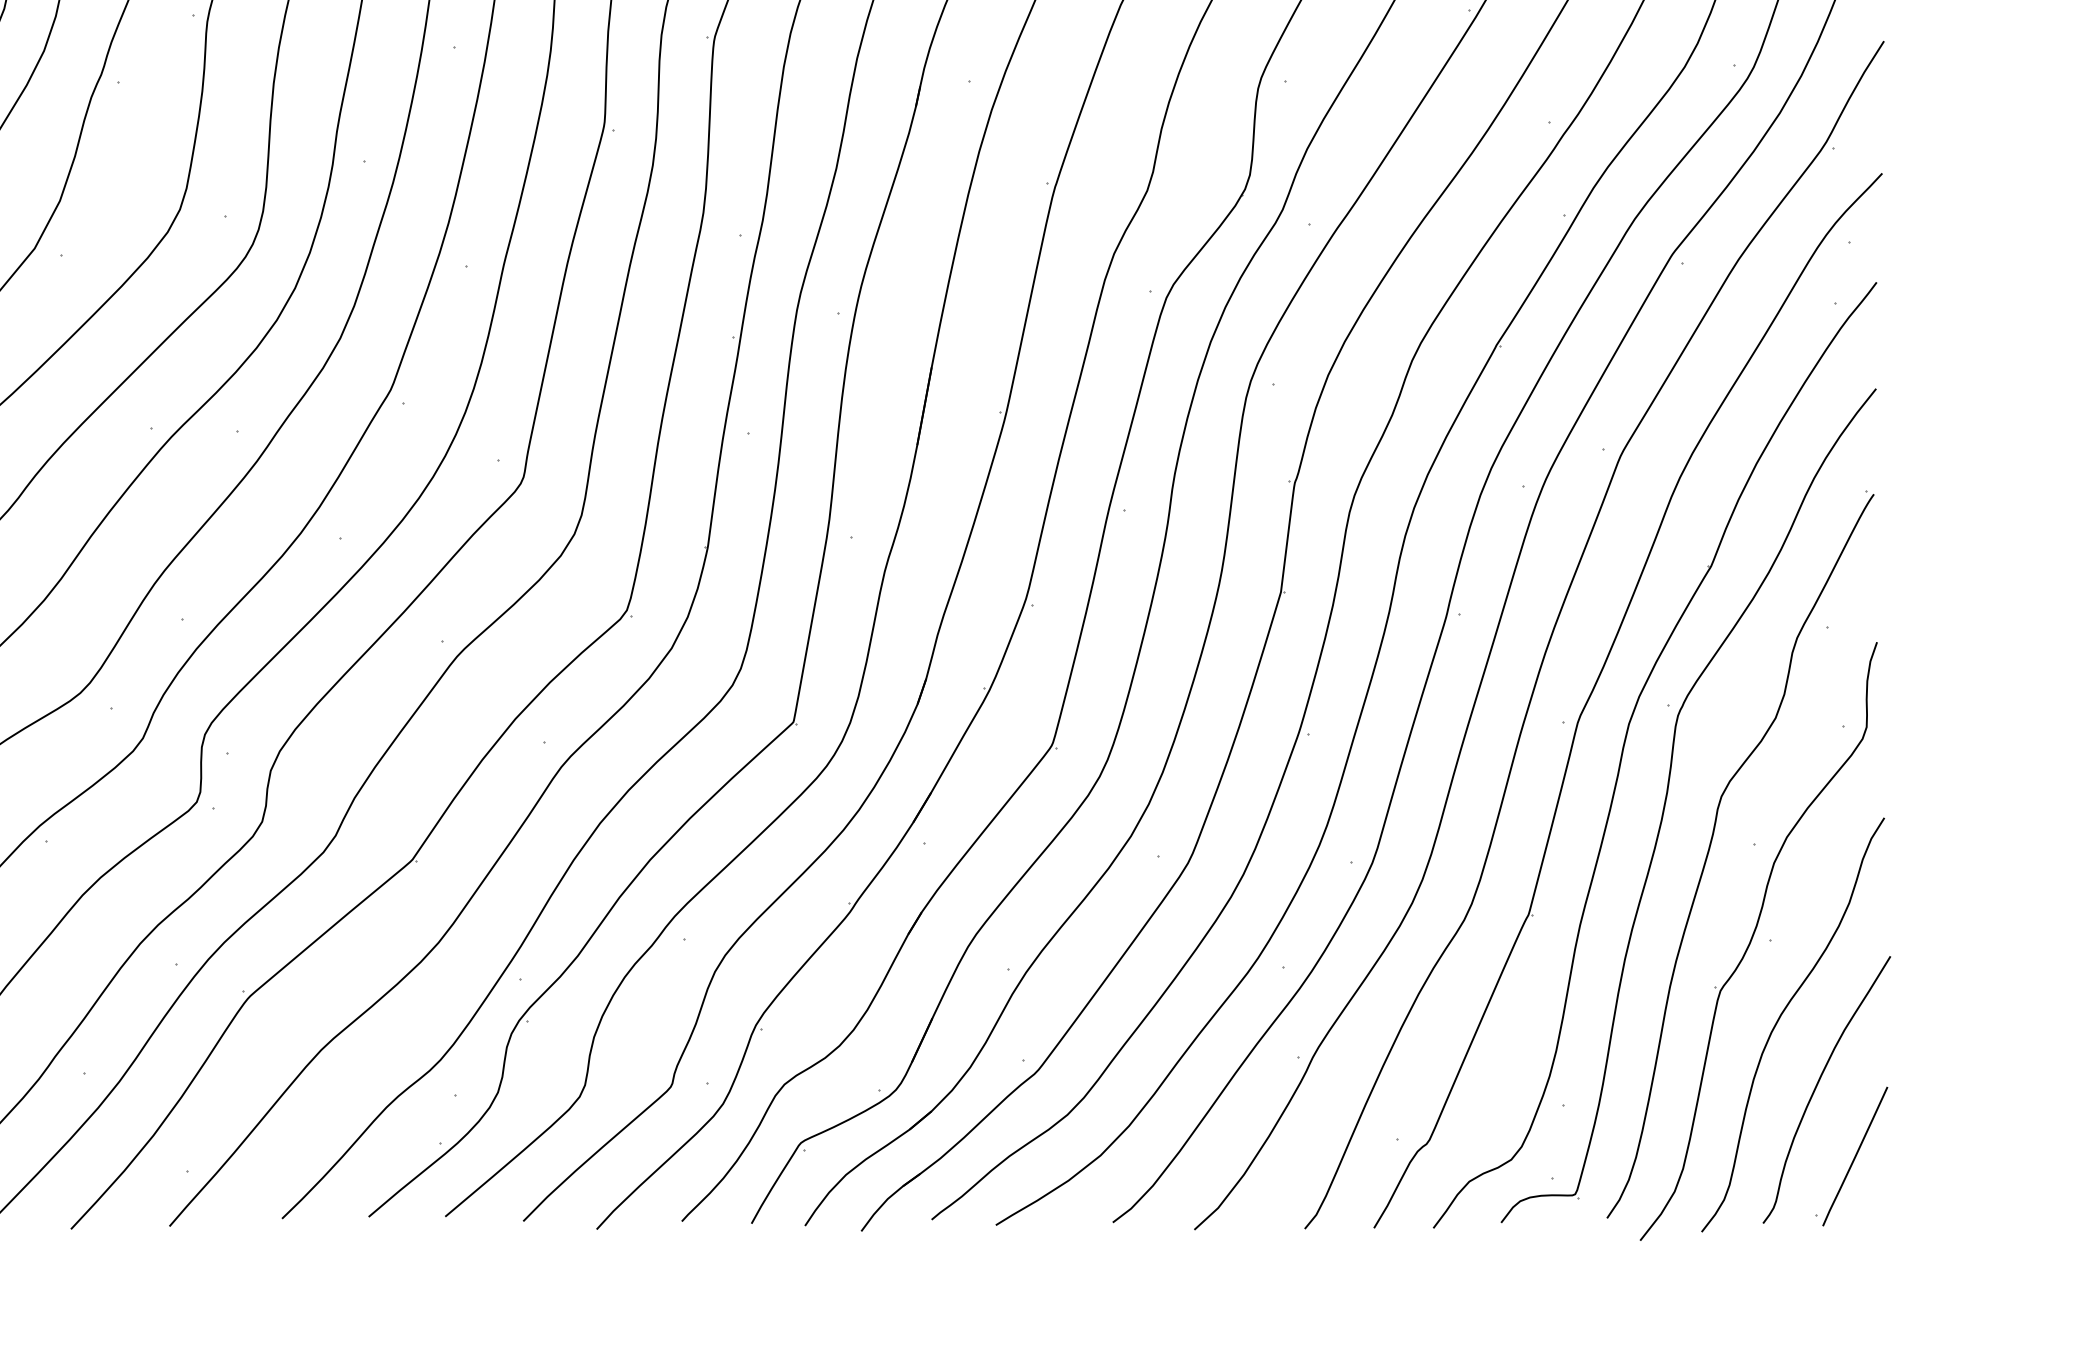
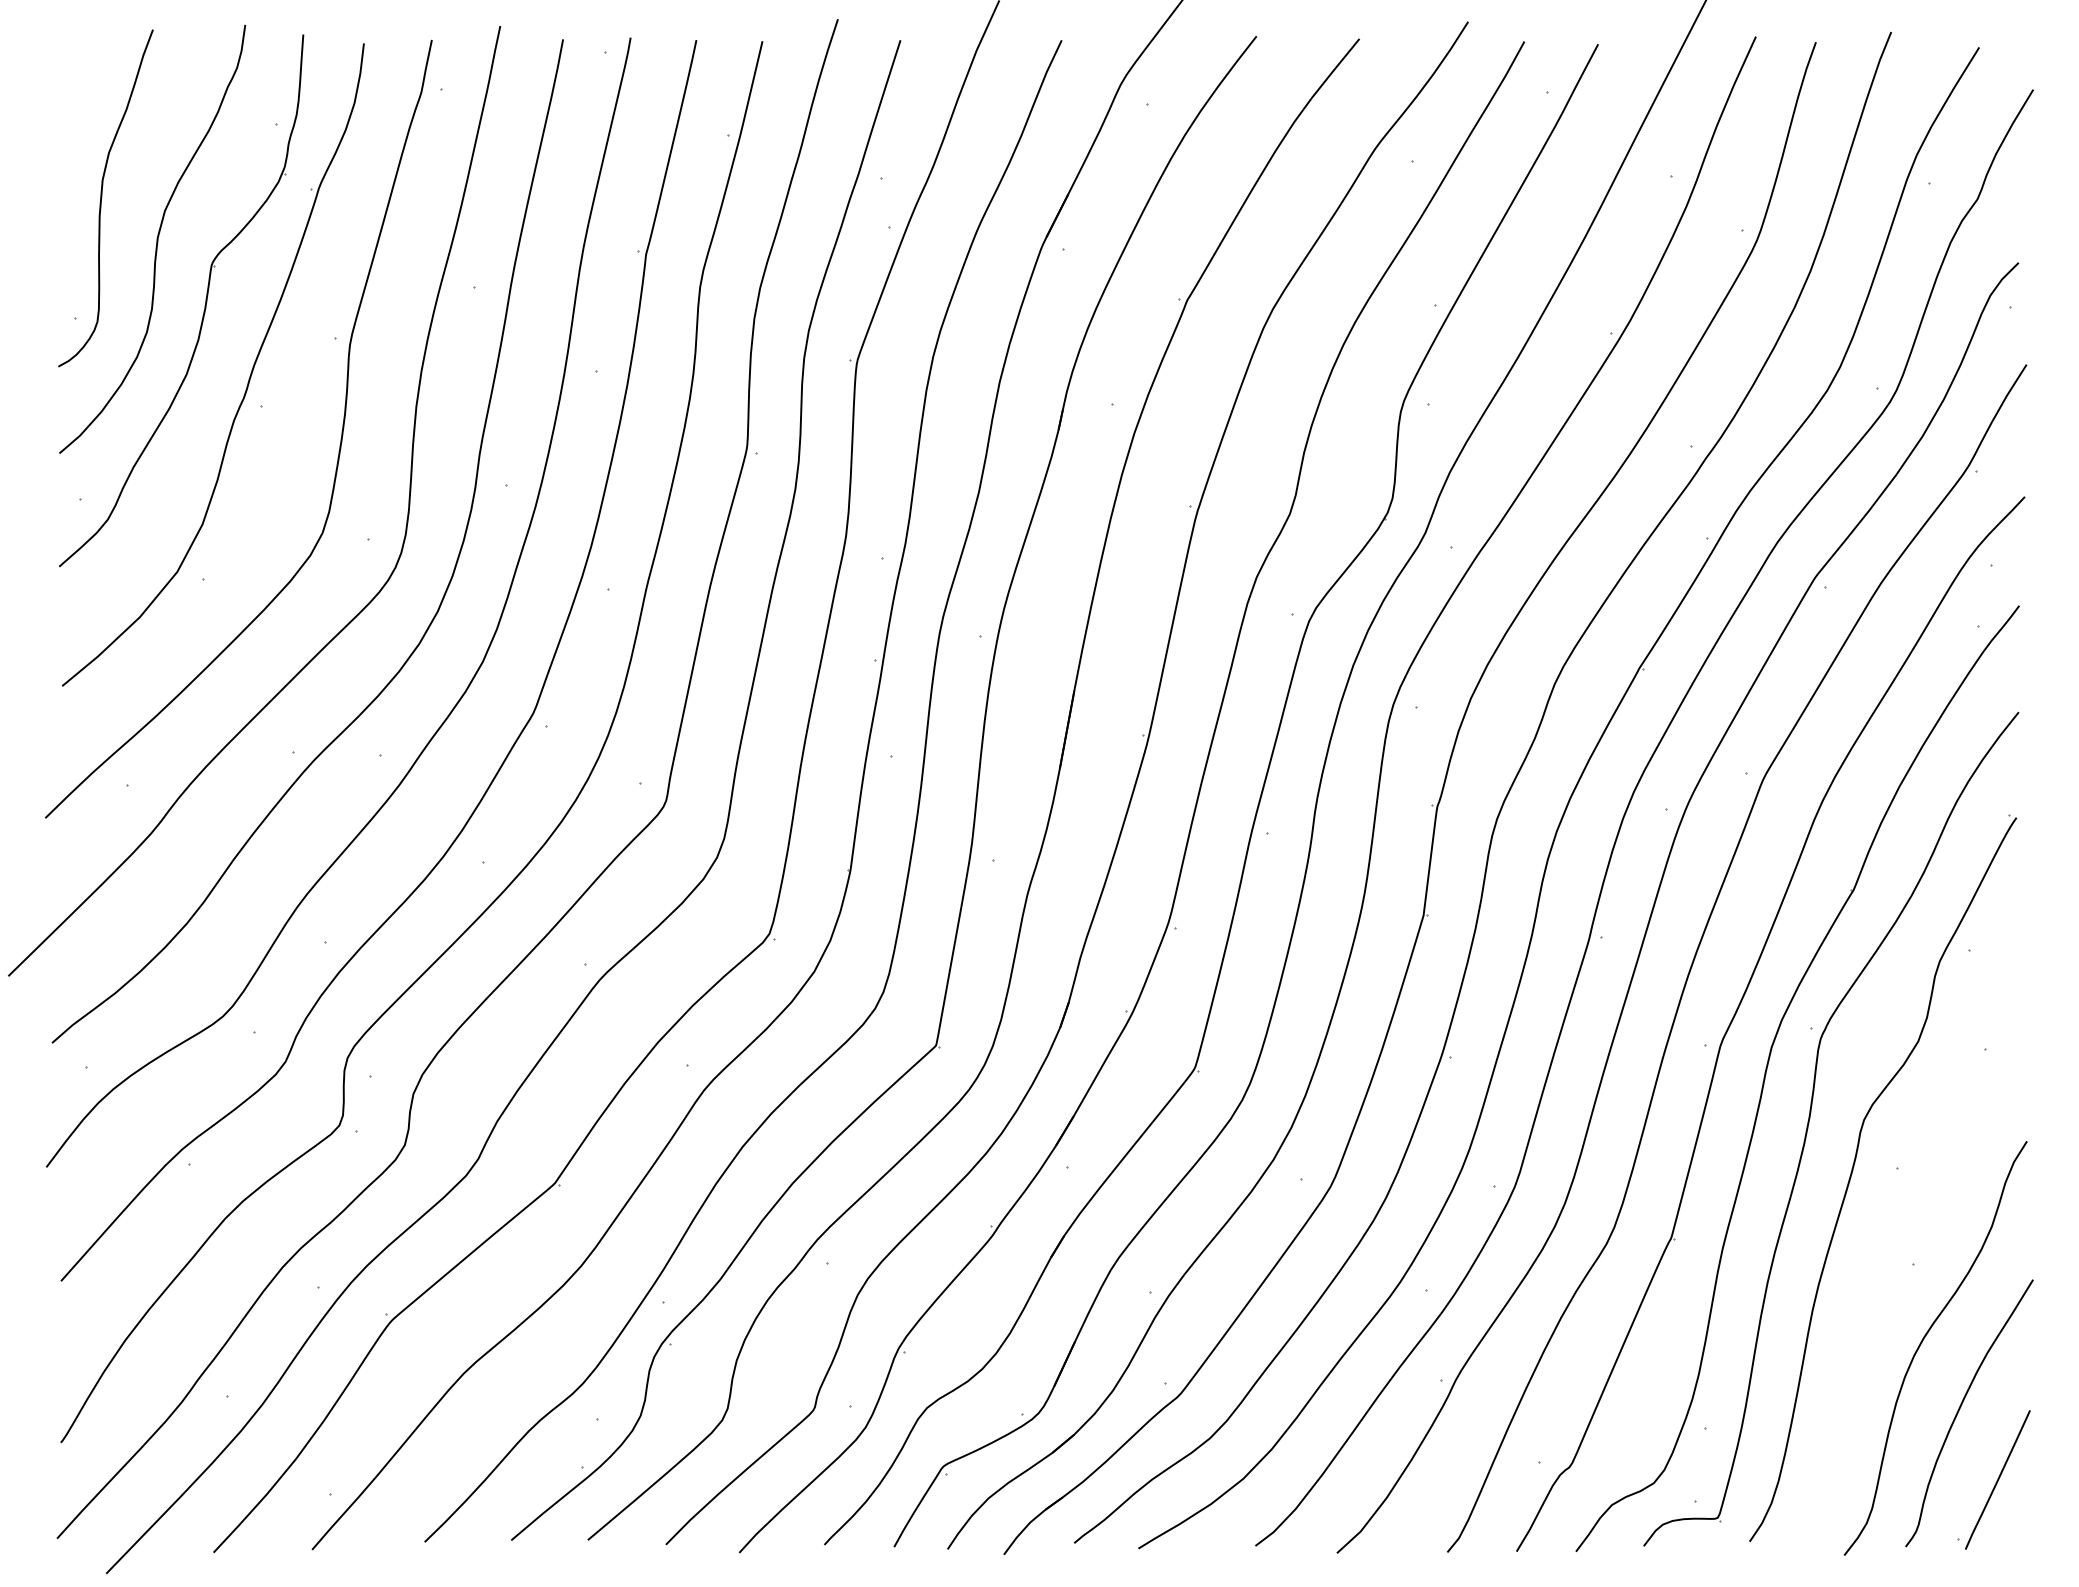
part: (1752, 939) -> (1895, 1262), removed

